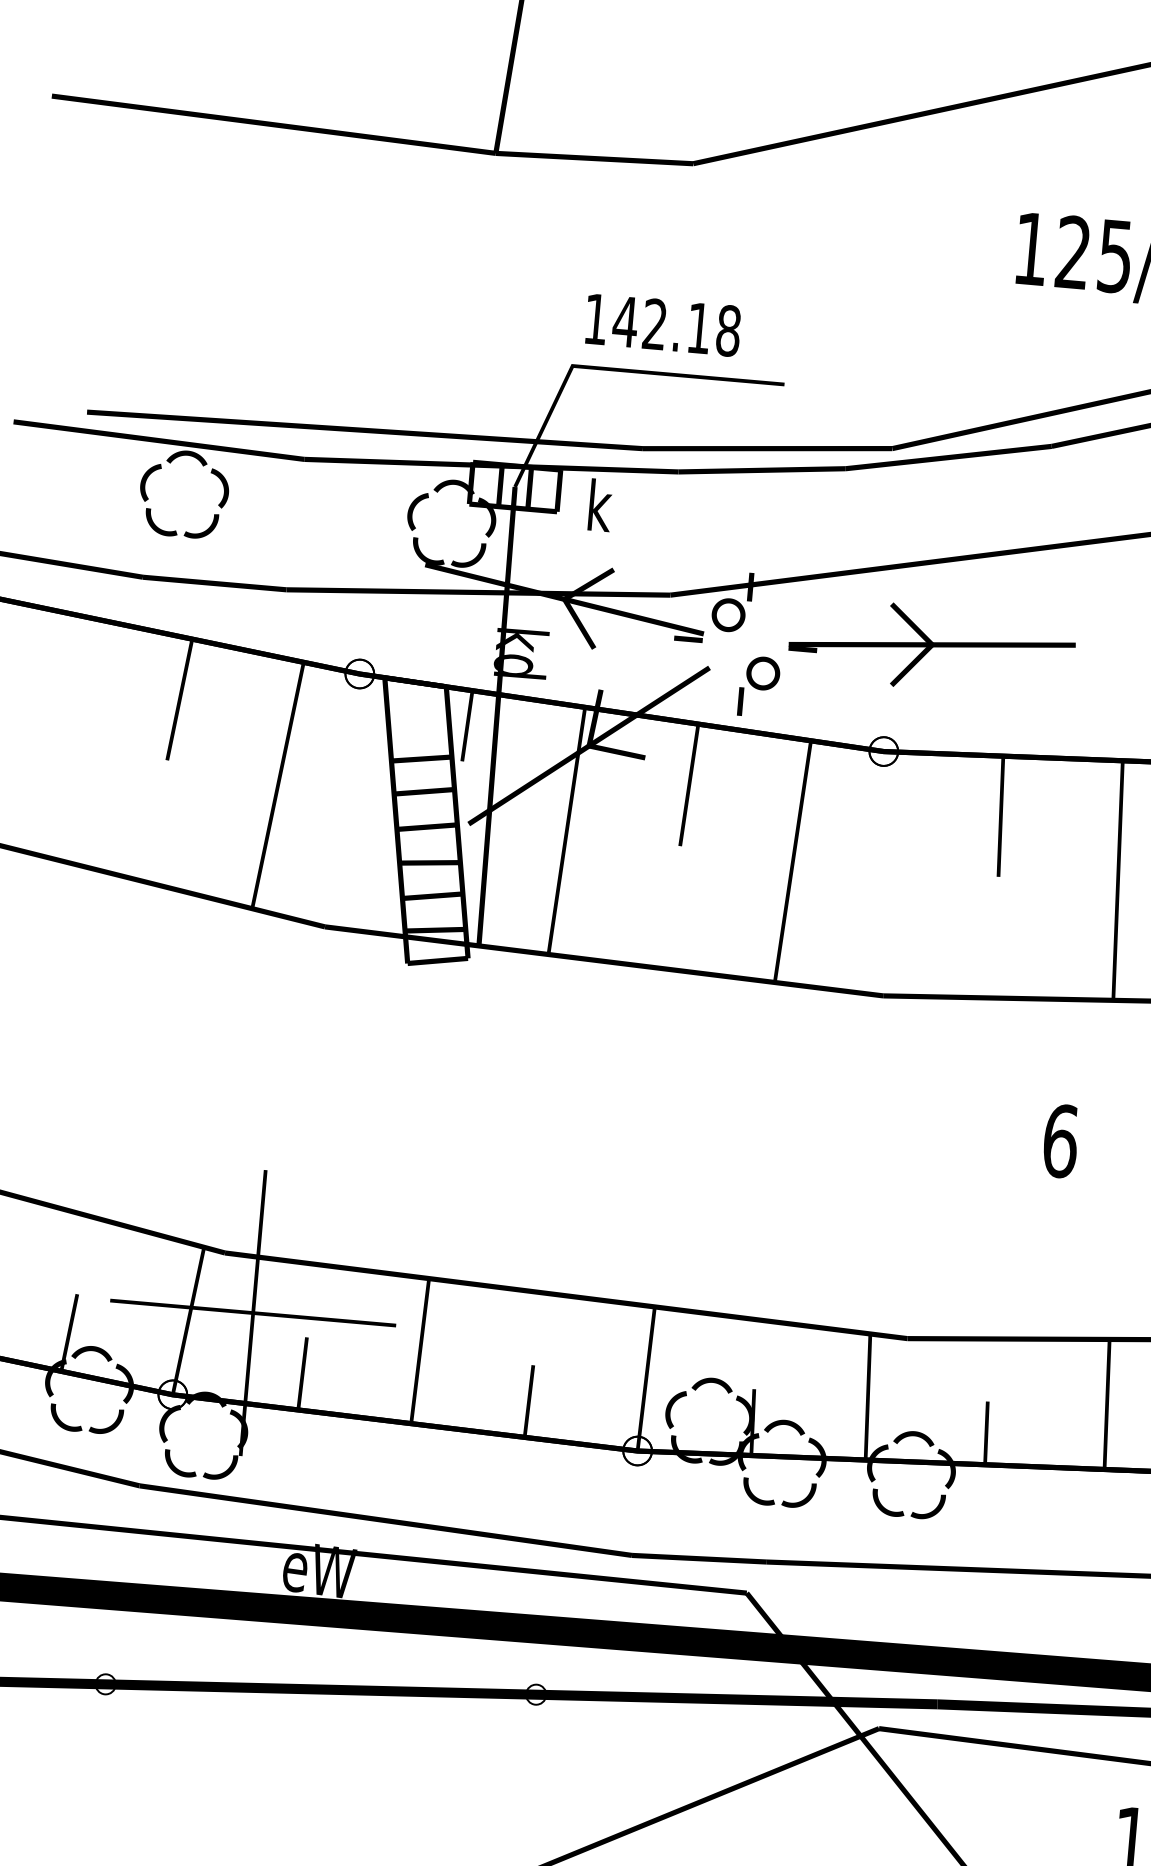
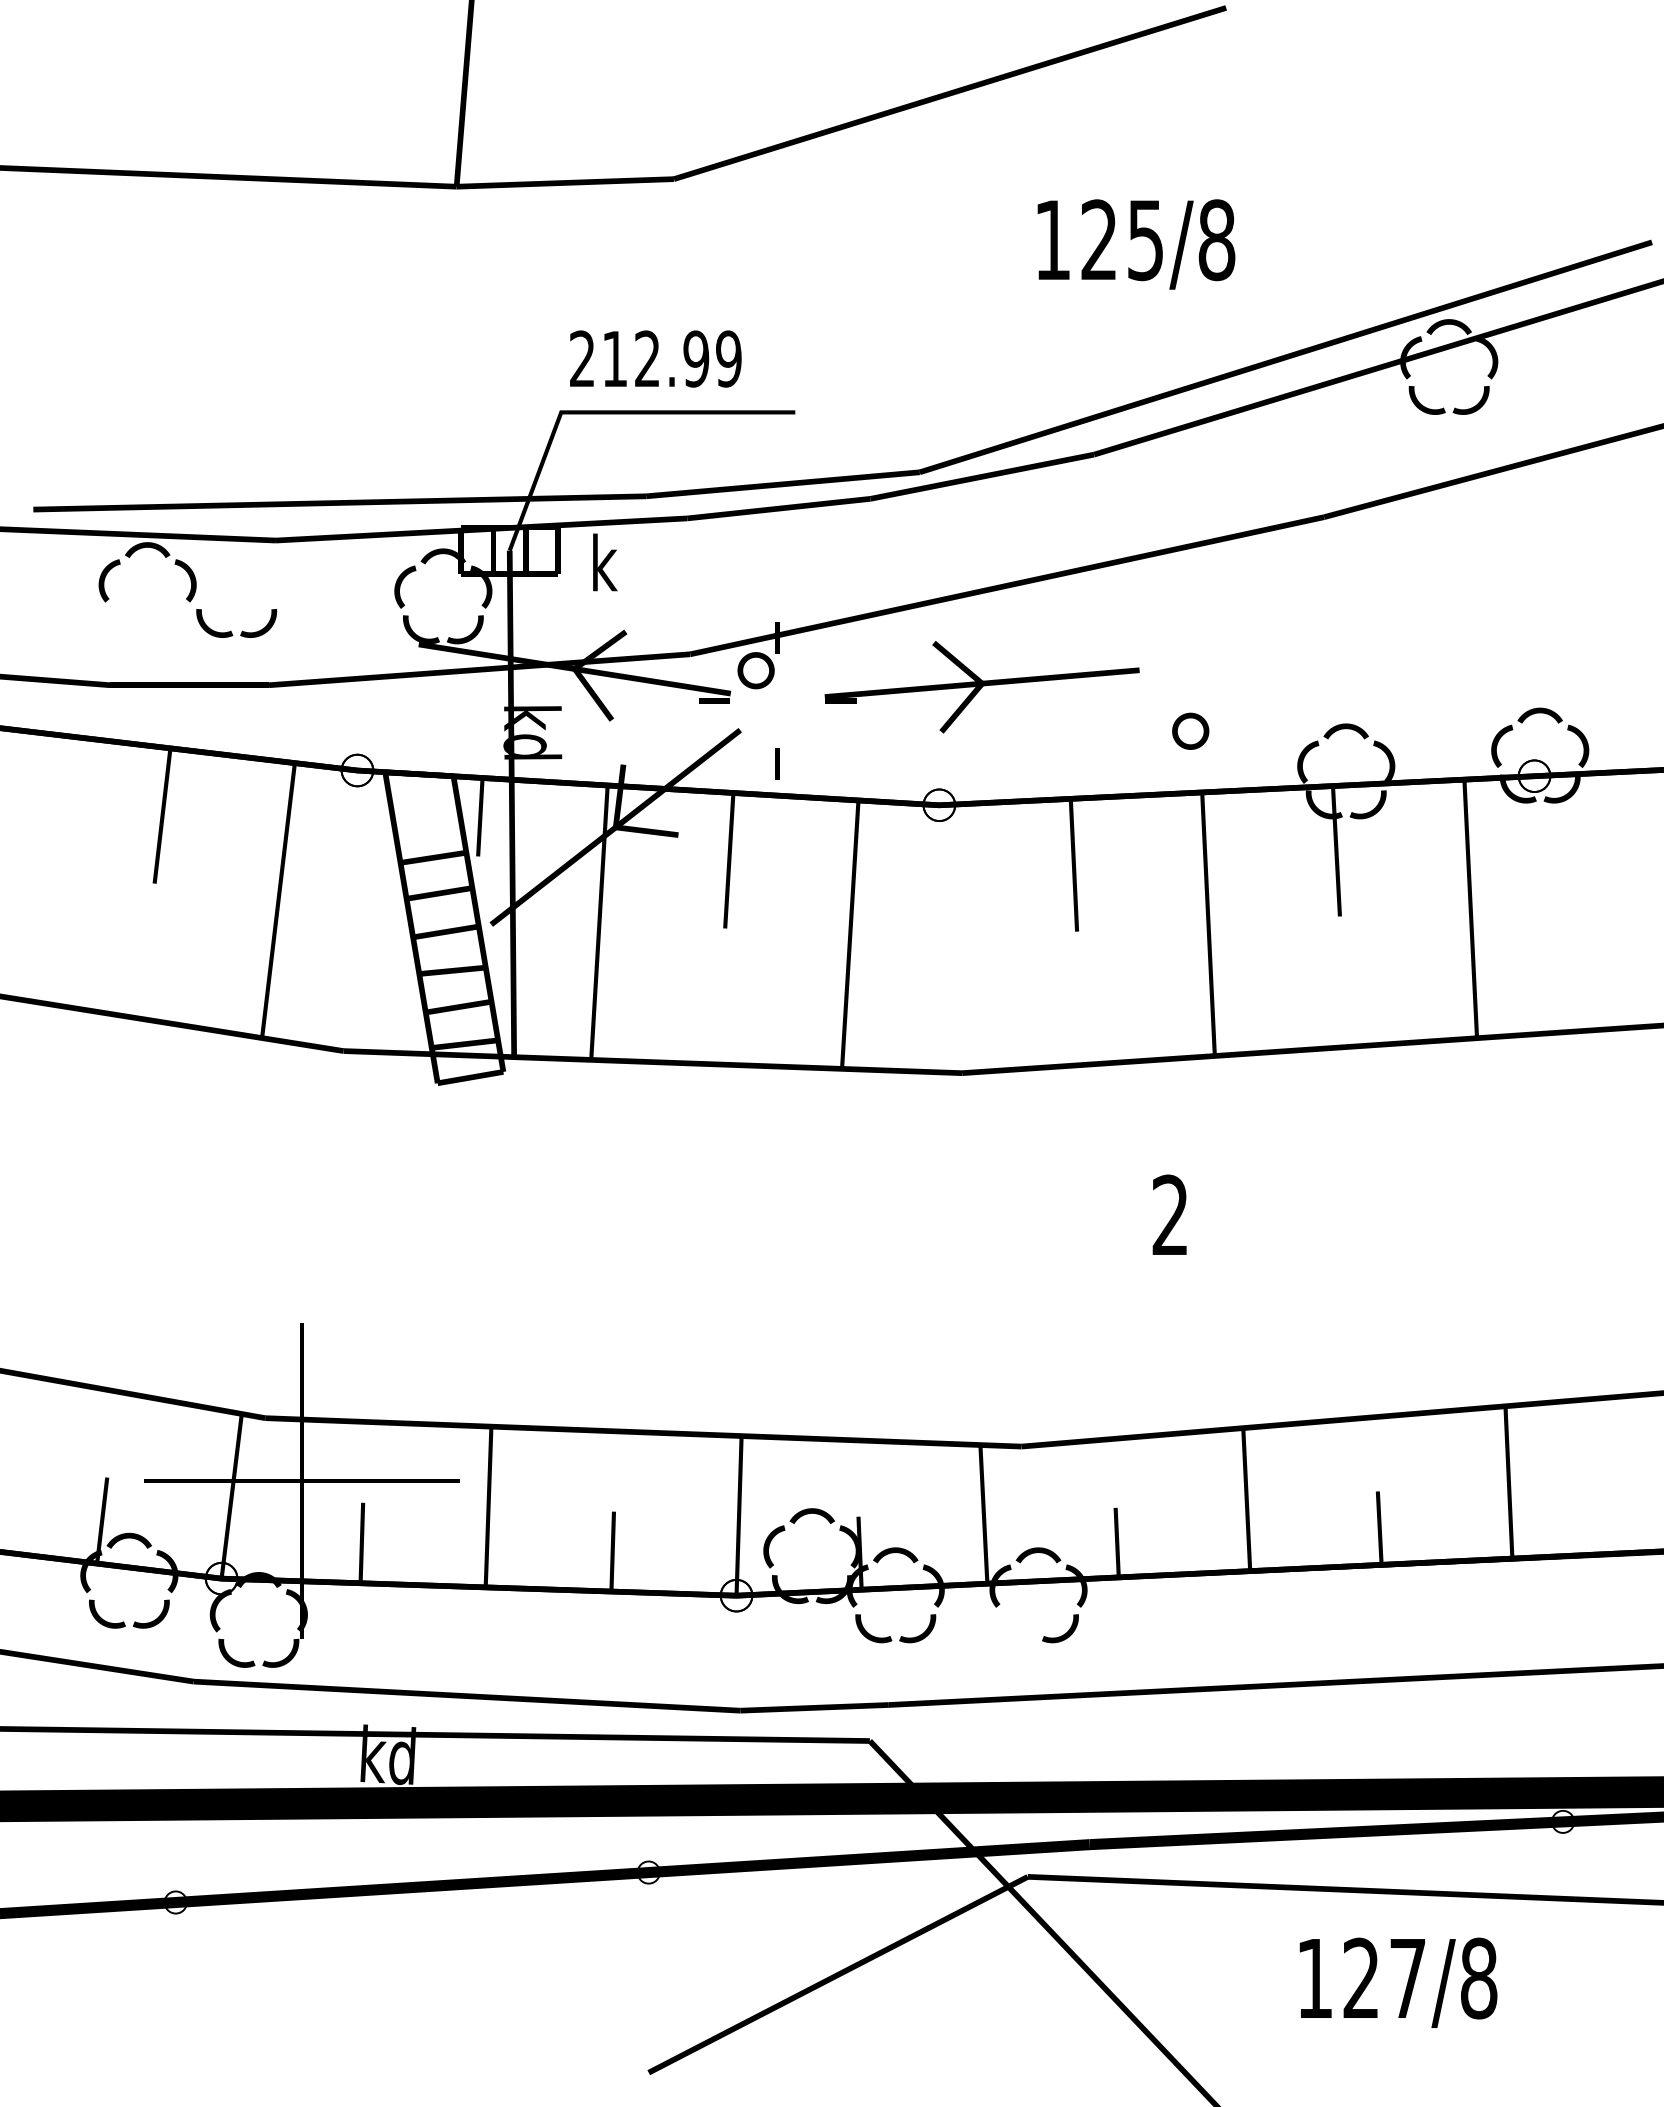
text: (662, 324) -> (655, 358), 142.18 -> 212.99
part: (176, 530) -> (231, 630), moved
part: (763, 672) -> (1190, 730), moved
text: (1060, 1141) -> (1170, 1215), 6 -> 2
curve: (883, 1506) -> (1011, 1632), removed
text: (319, 1568) -> (398, 1754), eW -> kd

